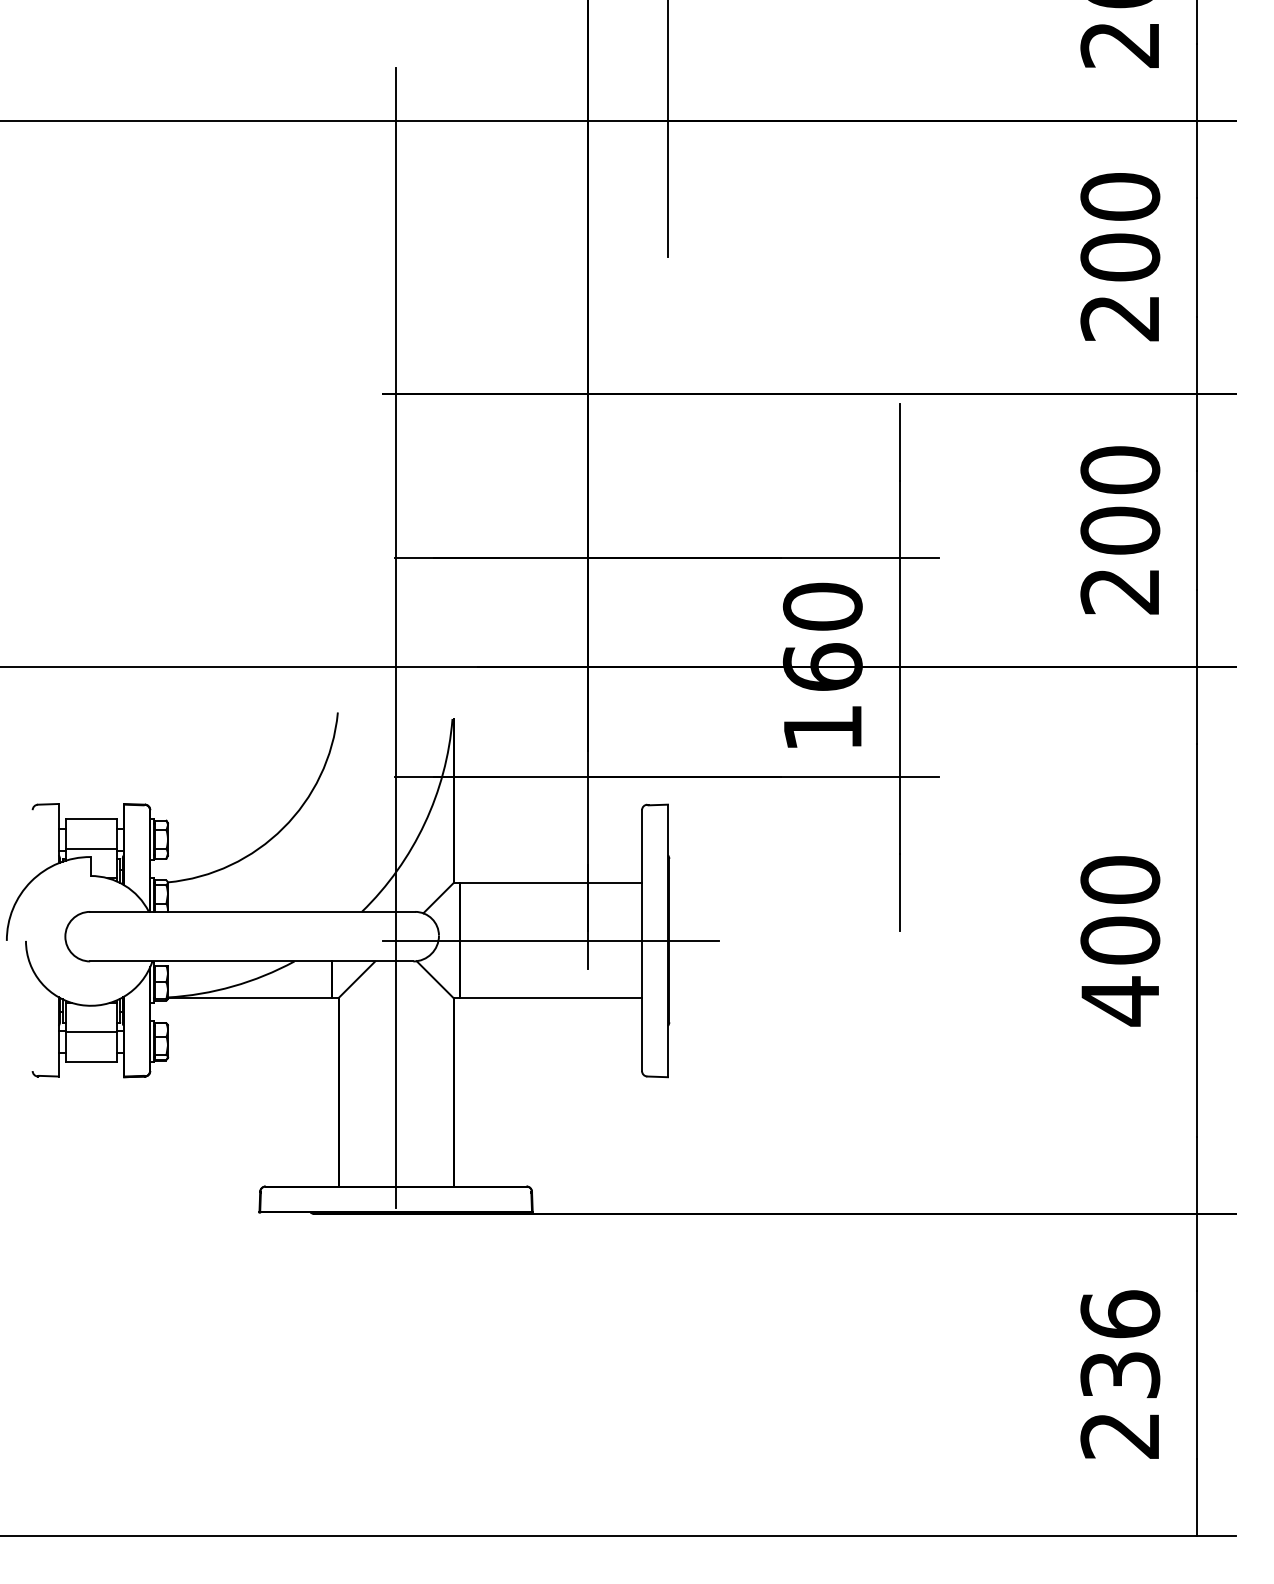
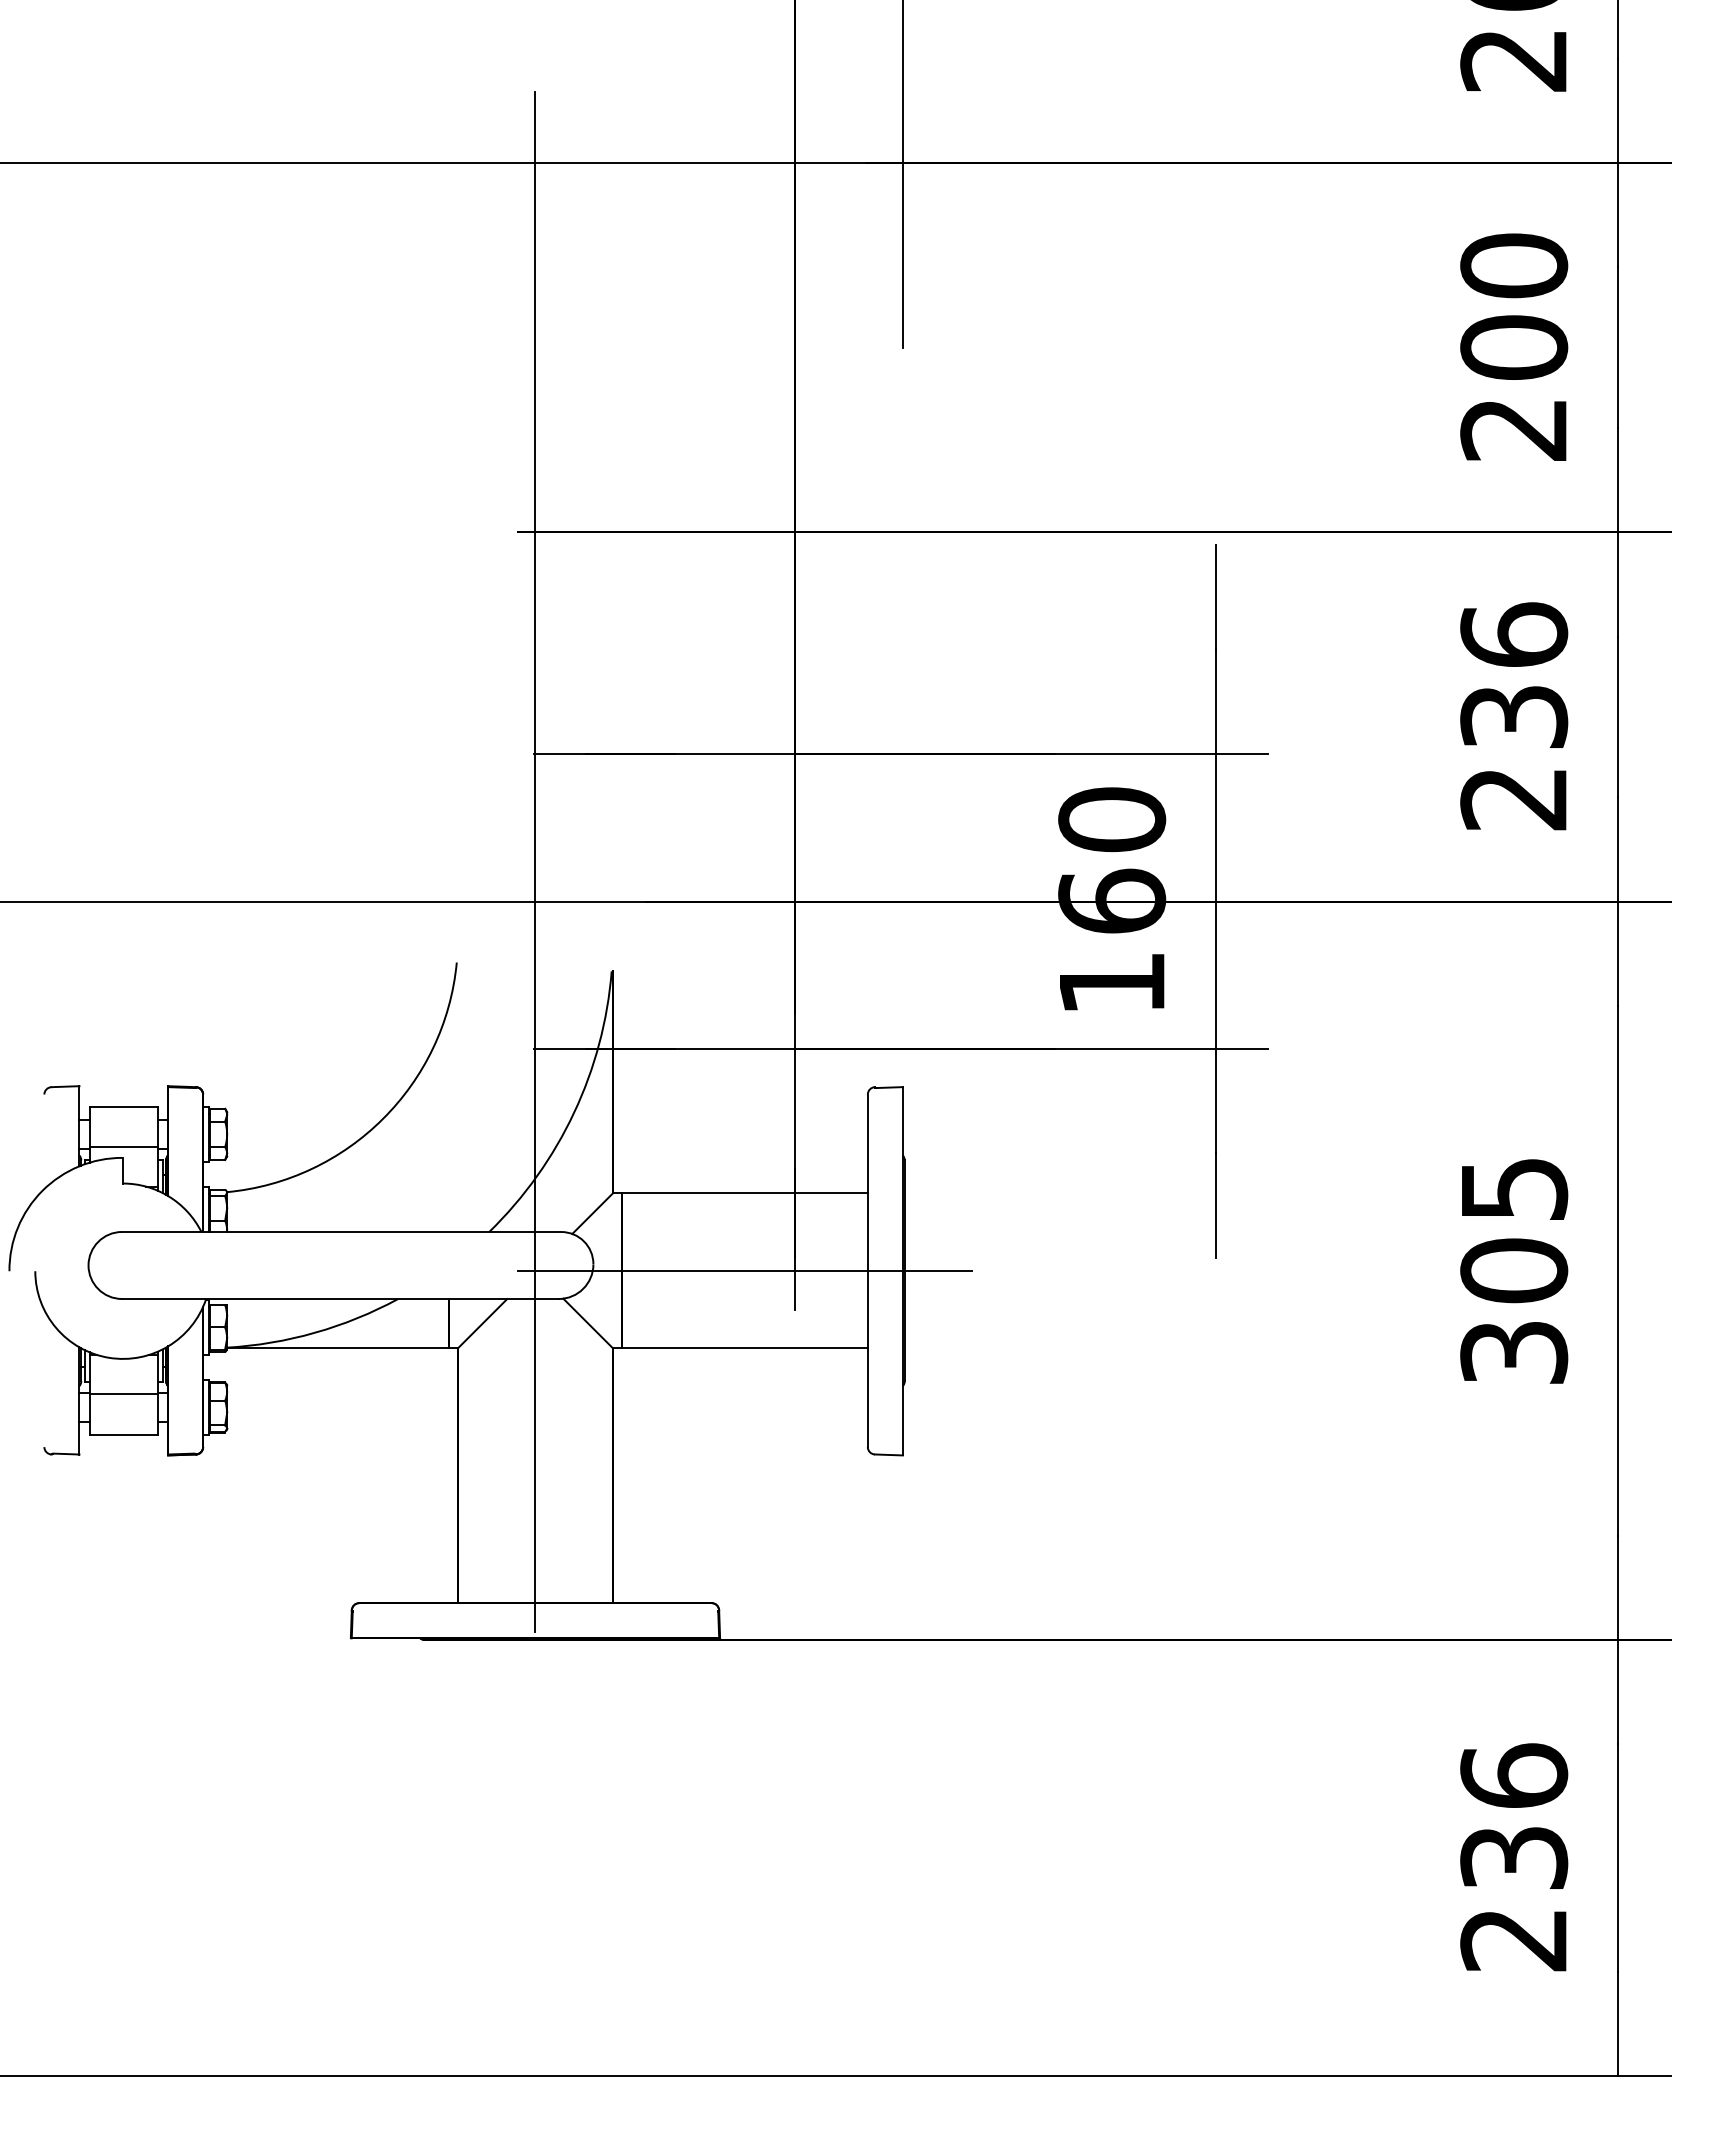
text: (1120, 500) -> (1514, 675), 200 -> 236
text: (1120, 941) -> (1514, 1271), 400 -> 305

